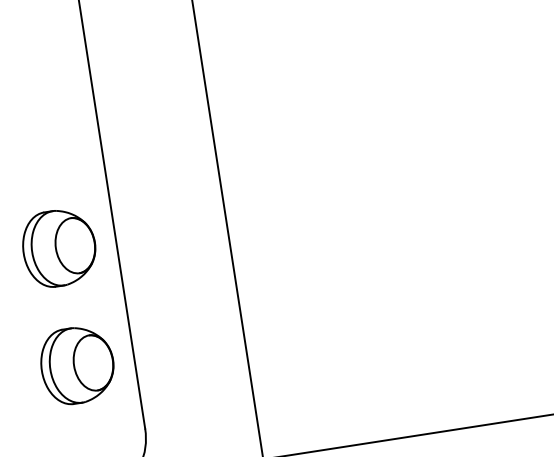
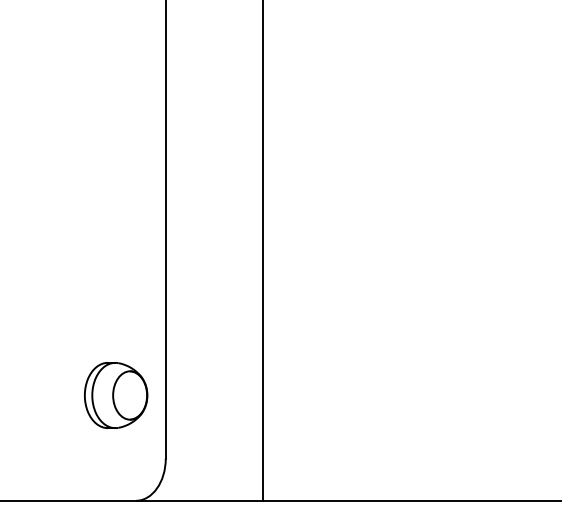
part: (59, 248) -> (116, 292), removed

